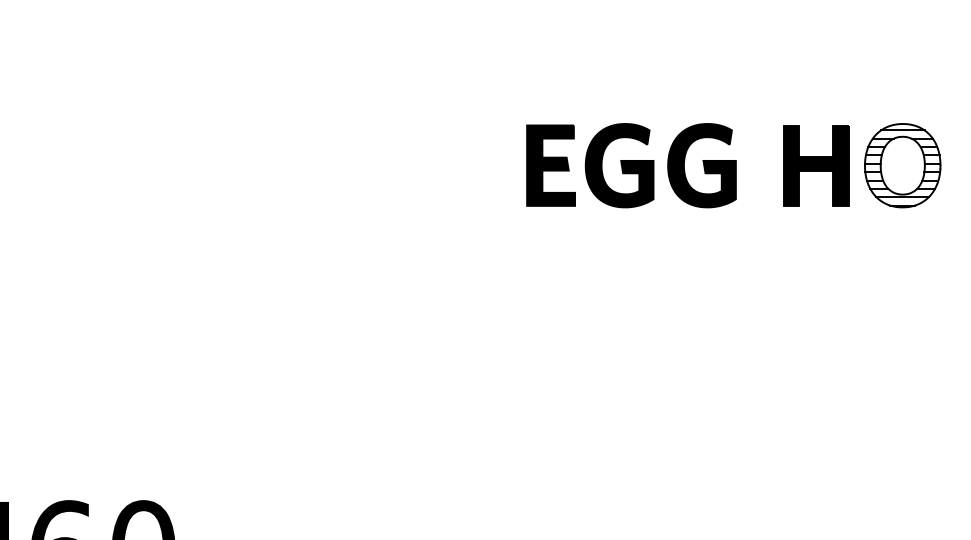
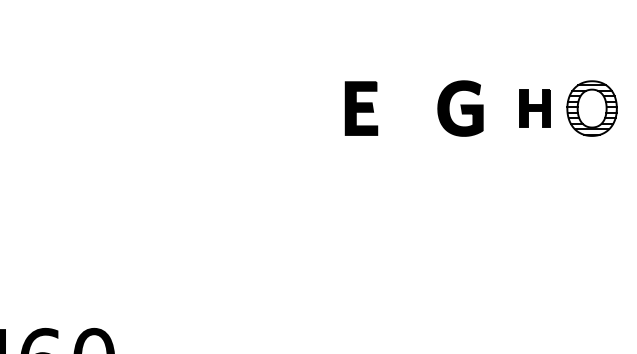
part: (619, 165) -> (406, 108), removed
part: (816, 165) -> (535, 108), size x0.7

